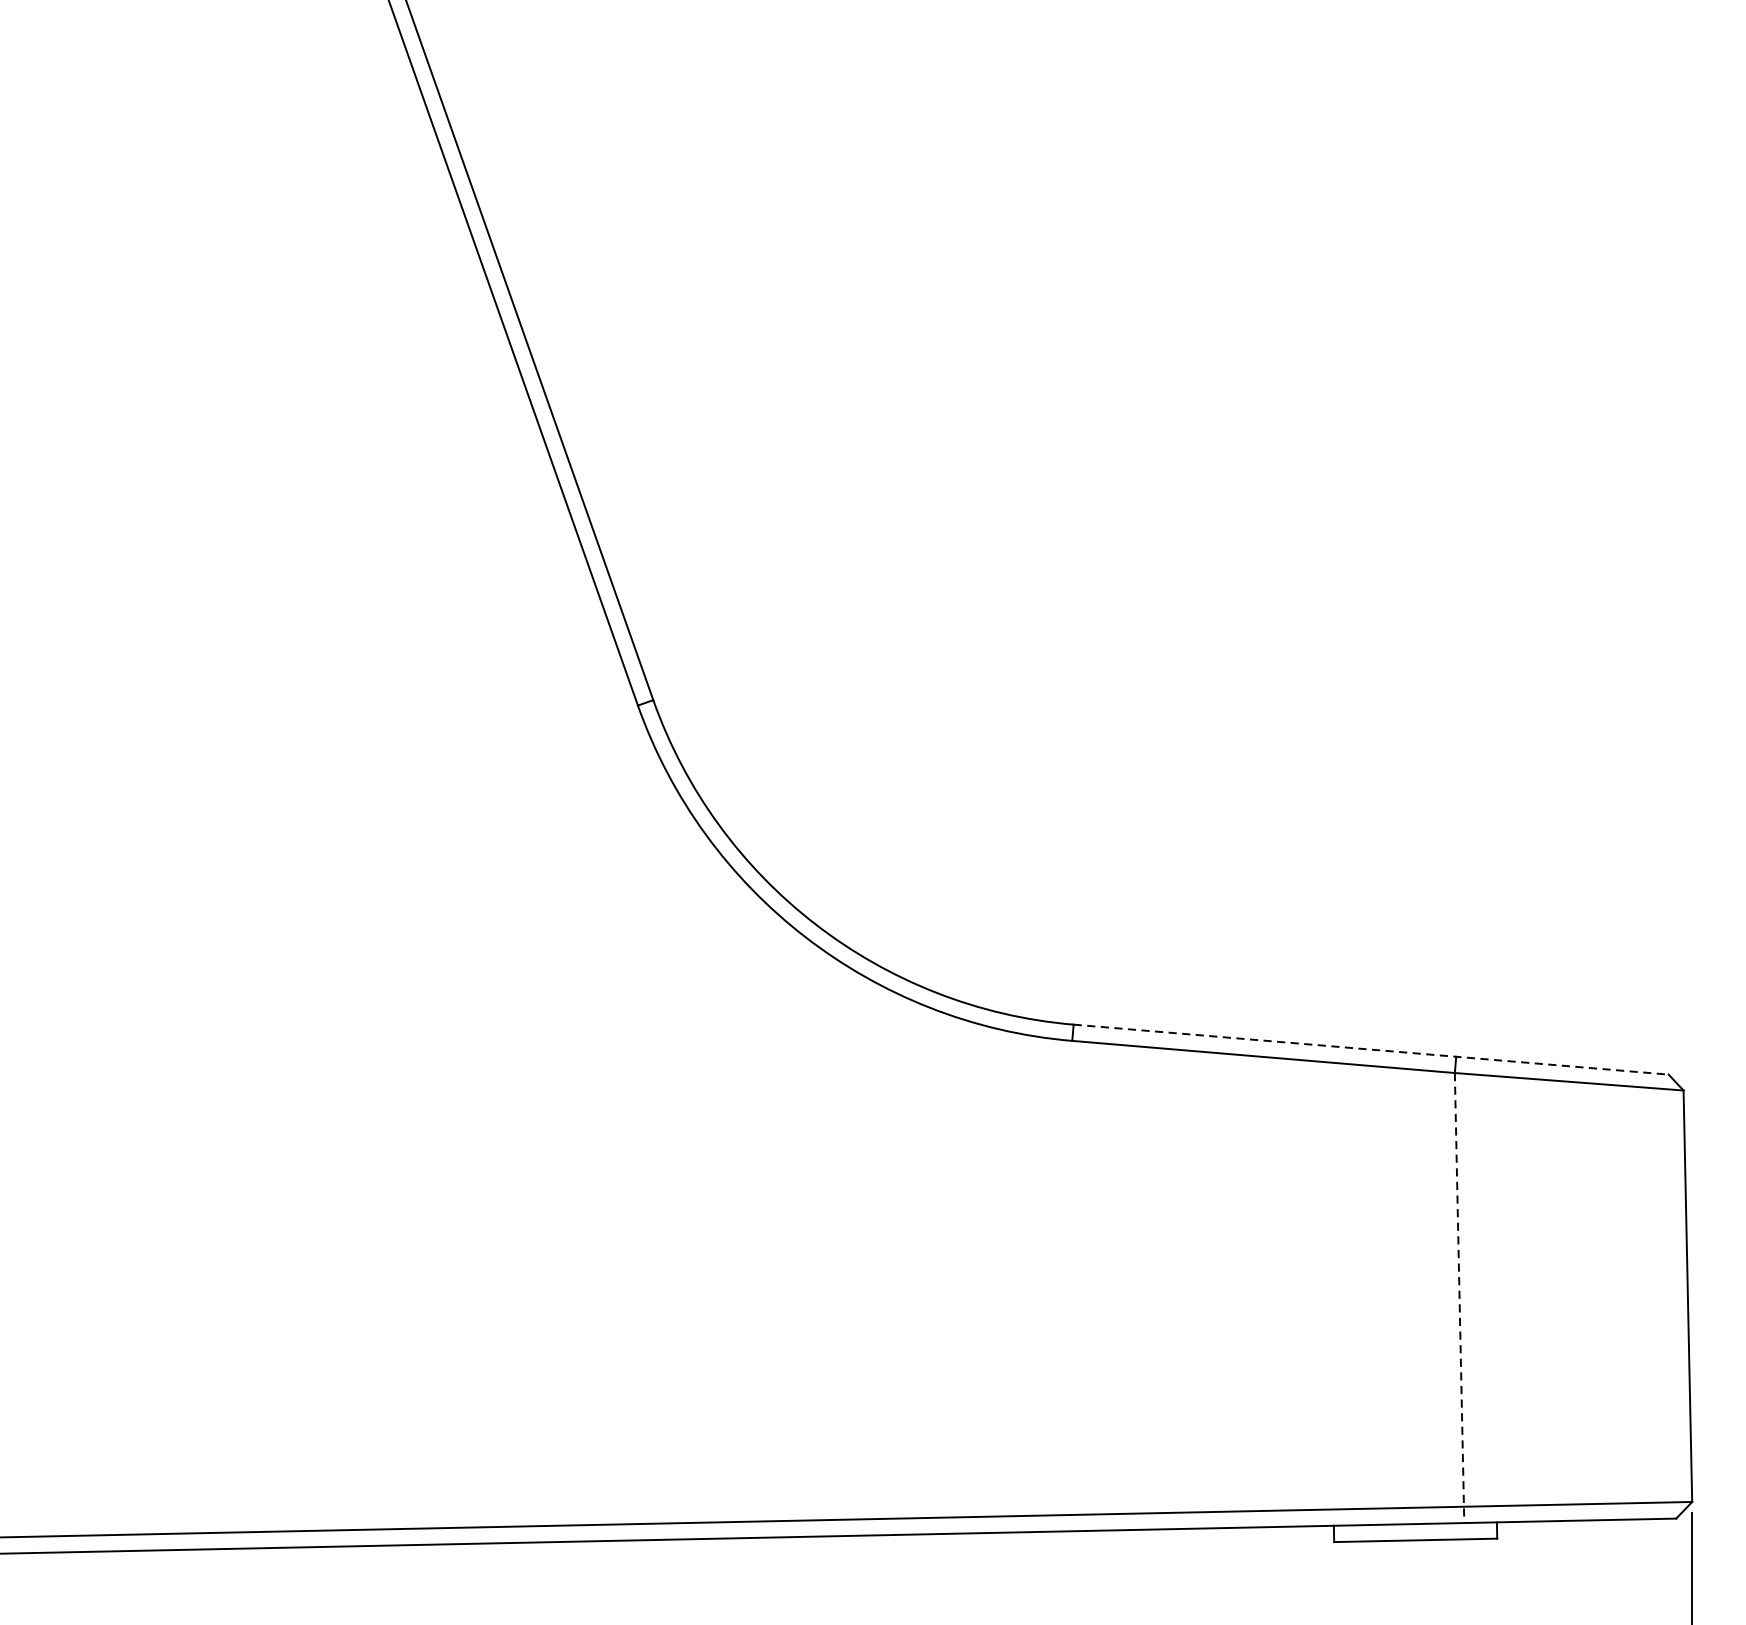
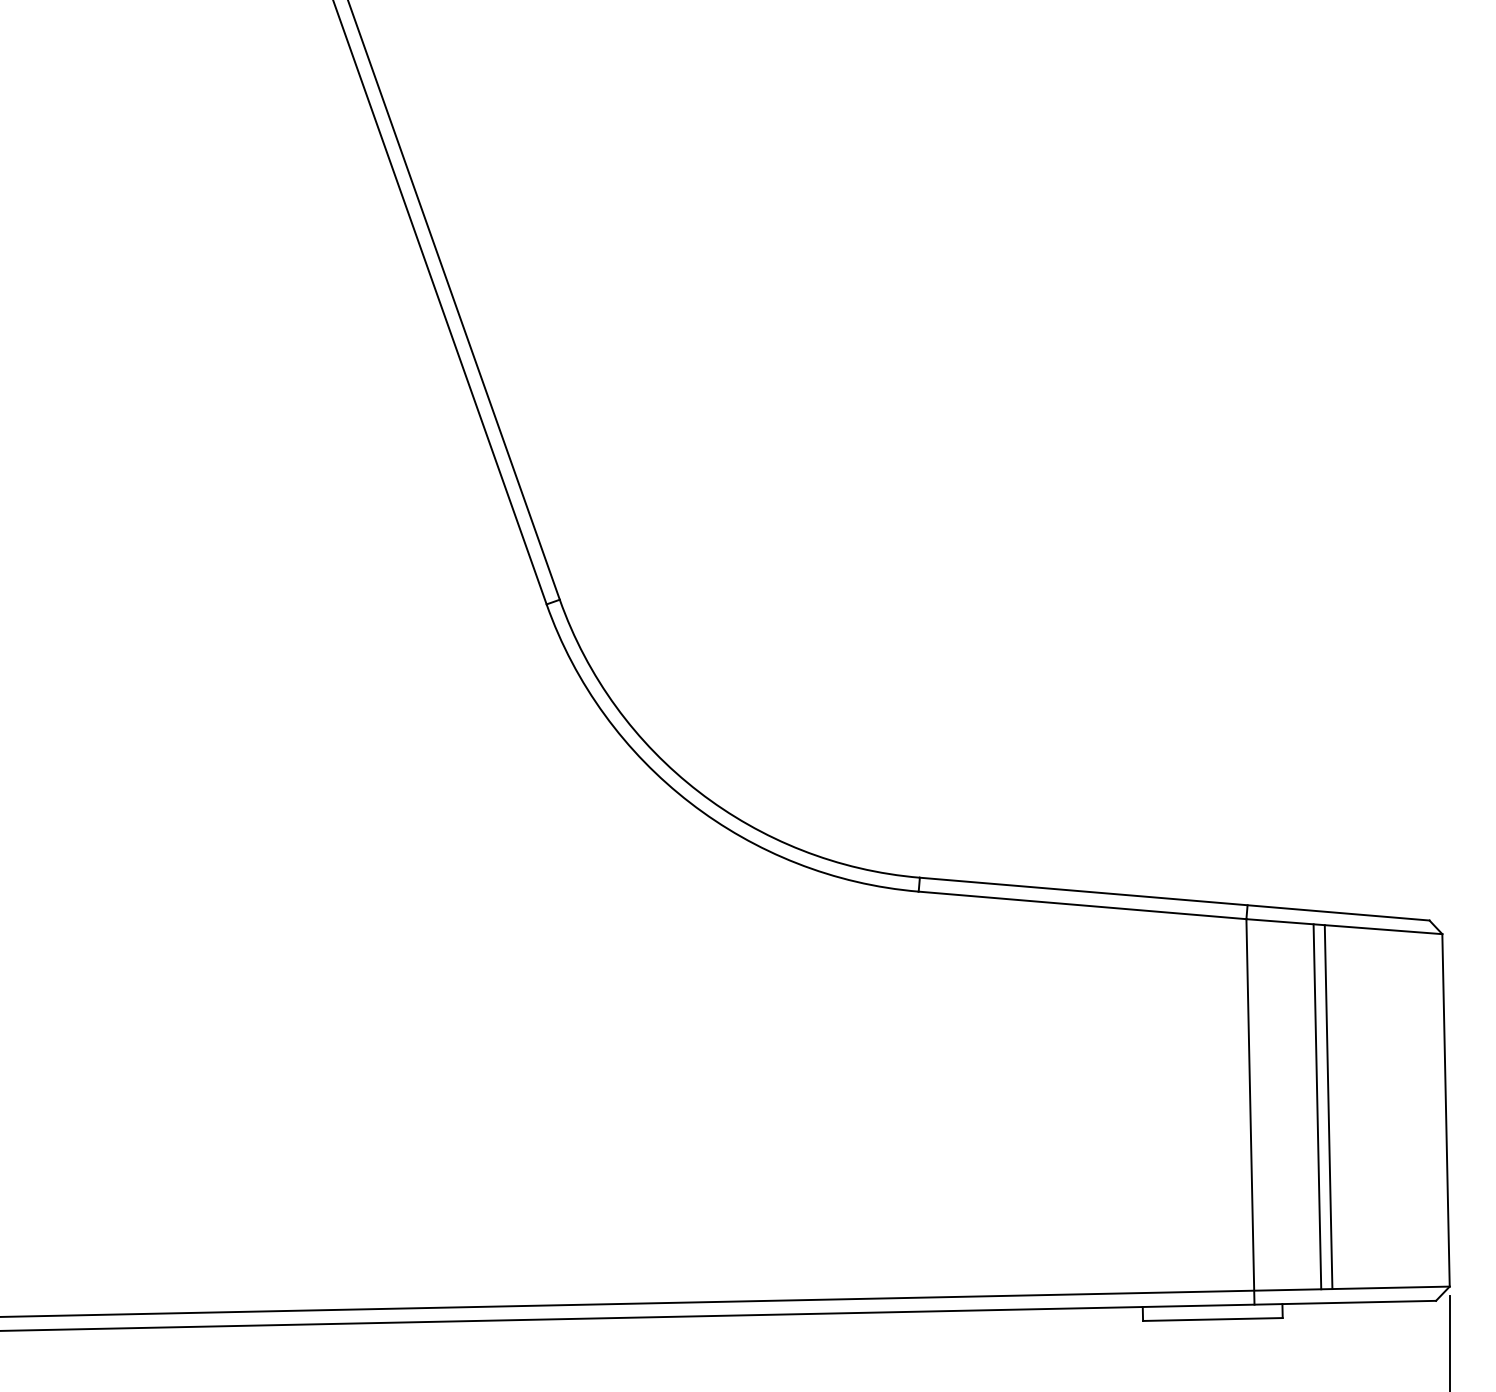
line: (1370, 1050) -> (1174, 899), dashed -> solid
line: (1537, 1291) -> (1317, 1106), added
line: (1550, 1292) -> (1328, 1107), added
line: (1459, 1297) -> (1250, 1111), dashed -> solid

